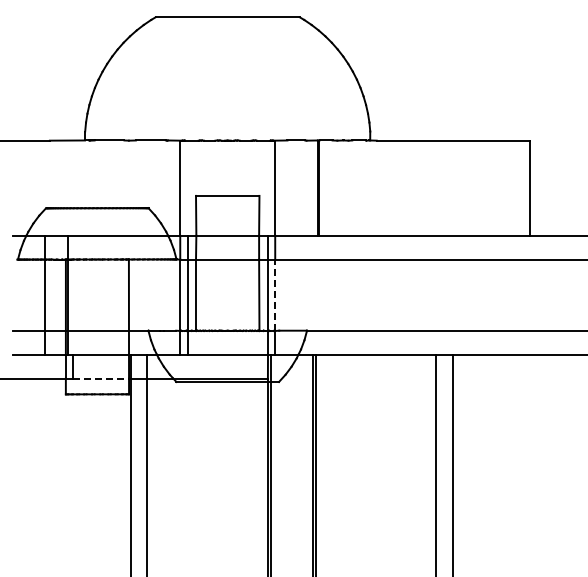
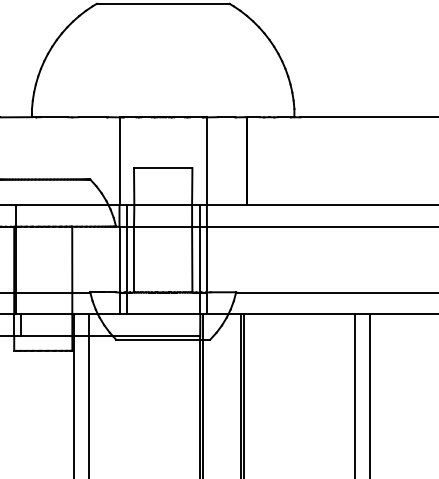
line: (275, 295) -> (207, 259), dashed -> solid
line: (101, 378) -> (47, 336), dashed -> solid

